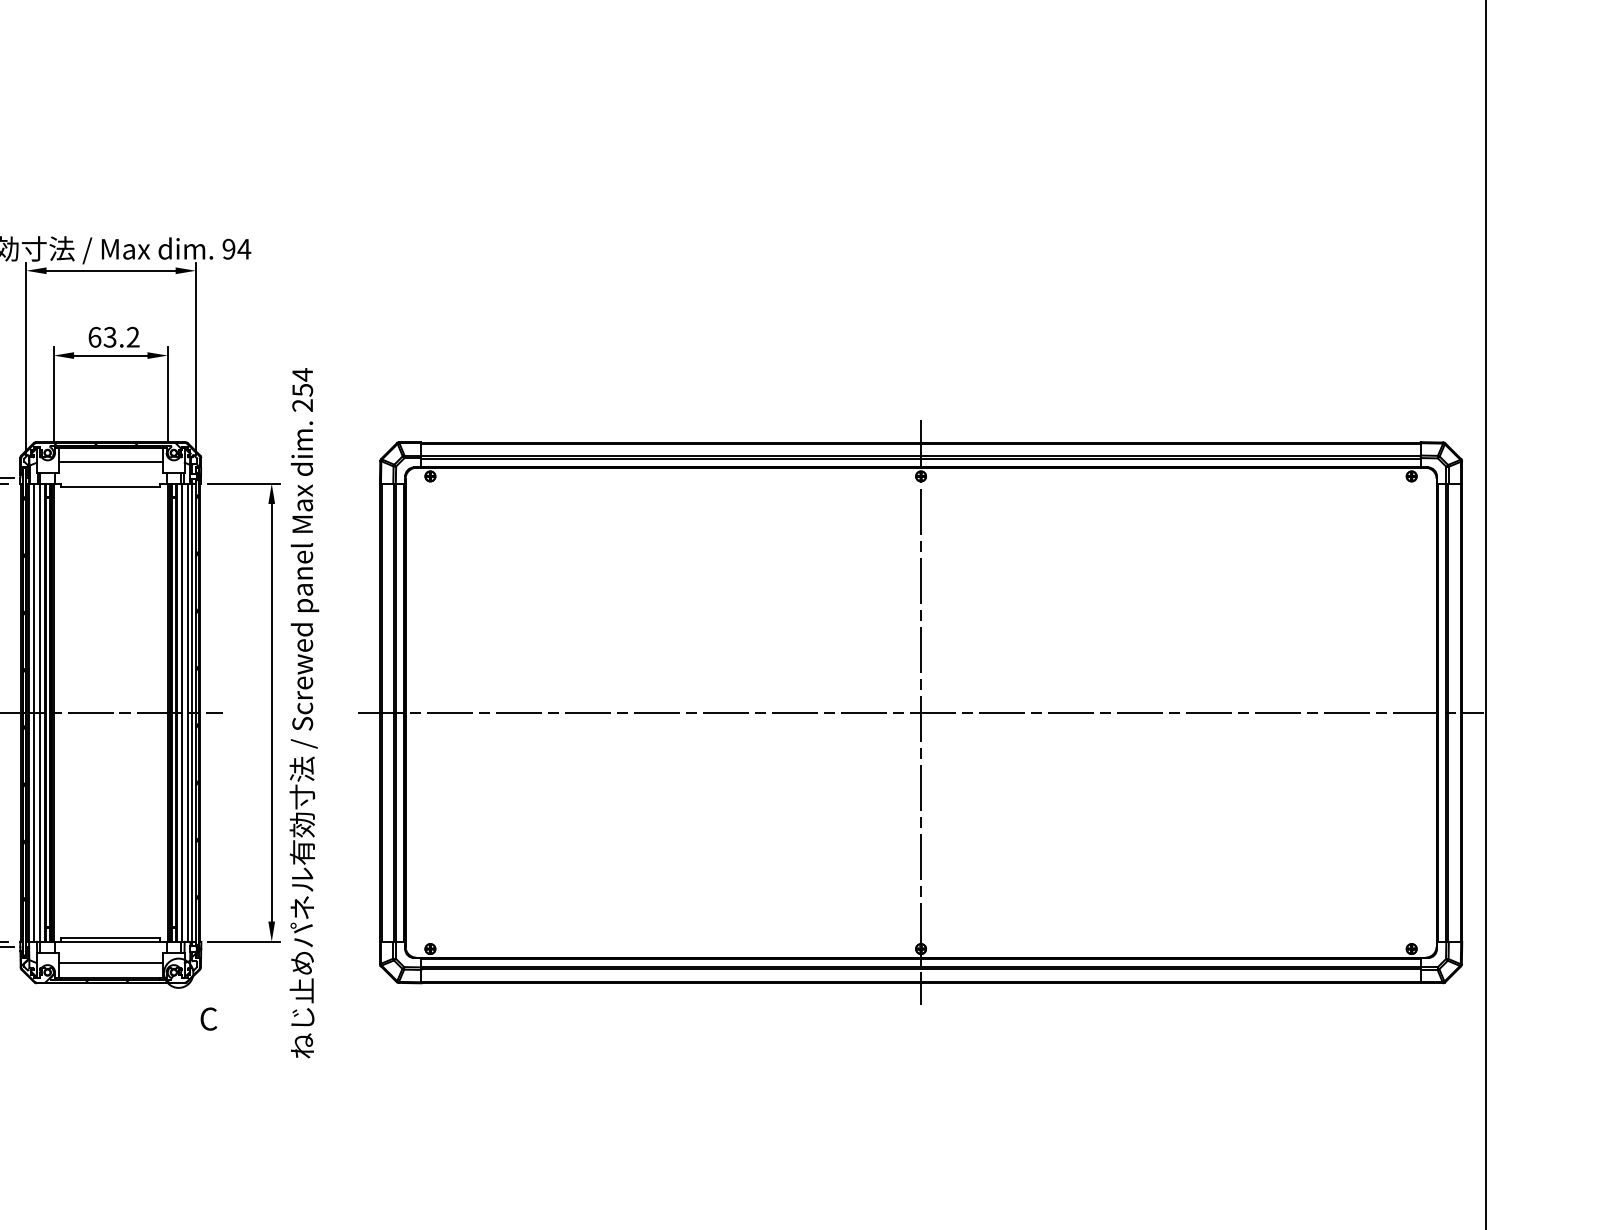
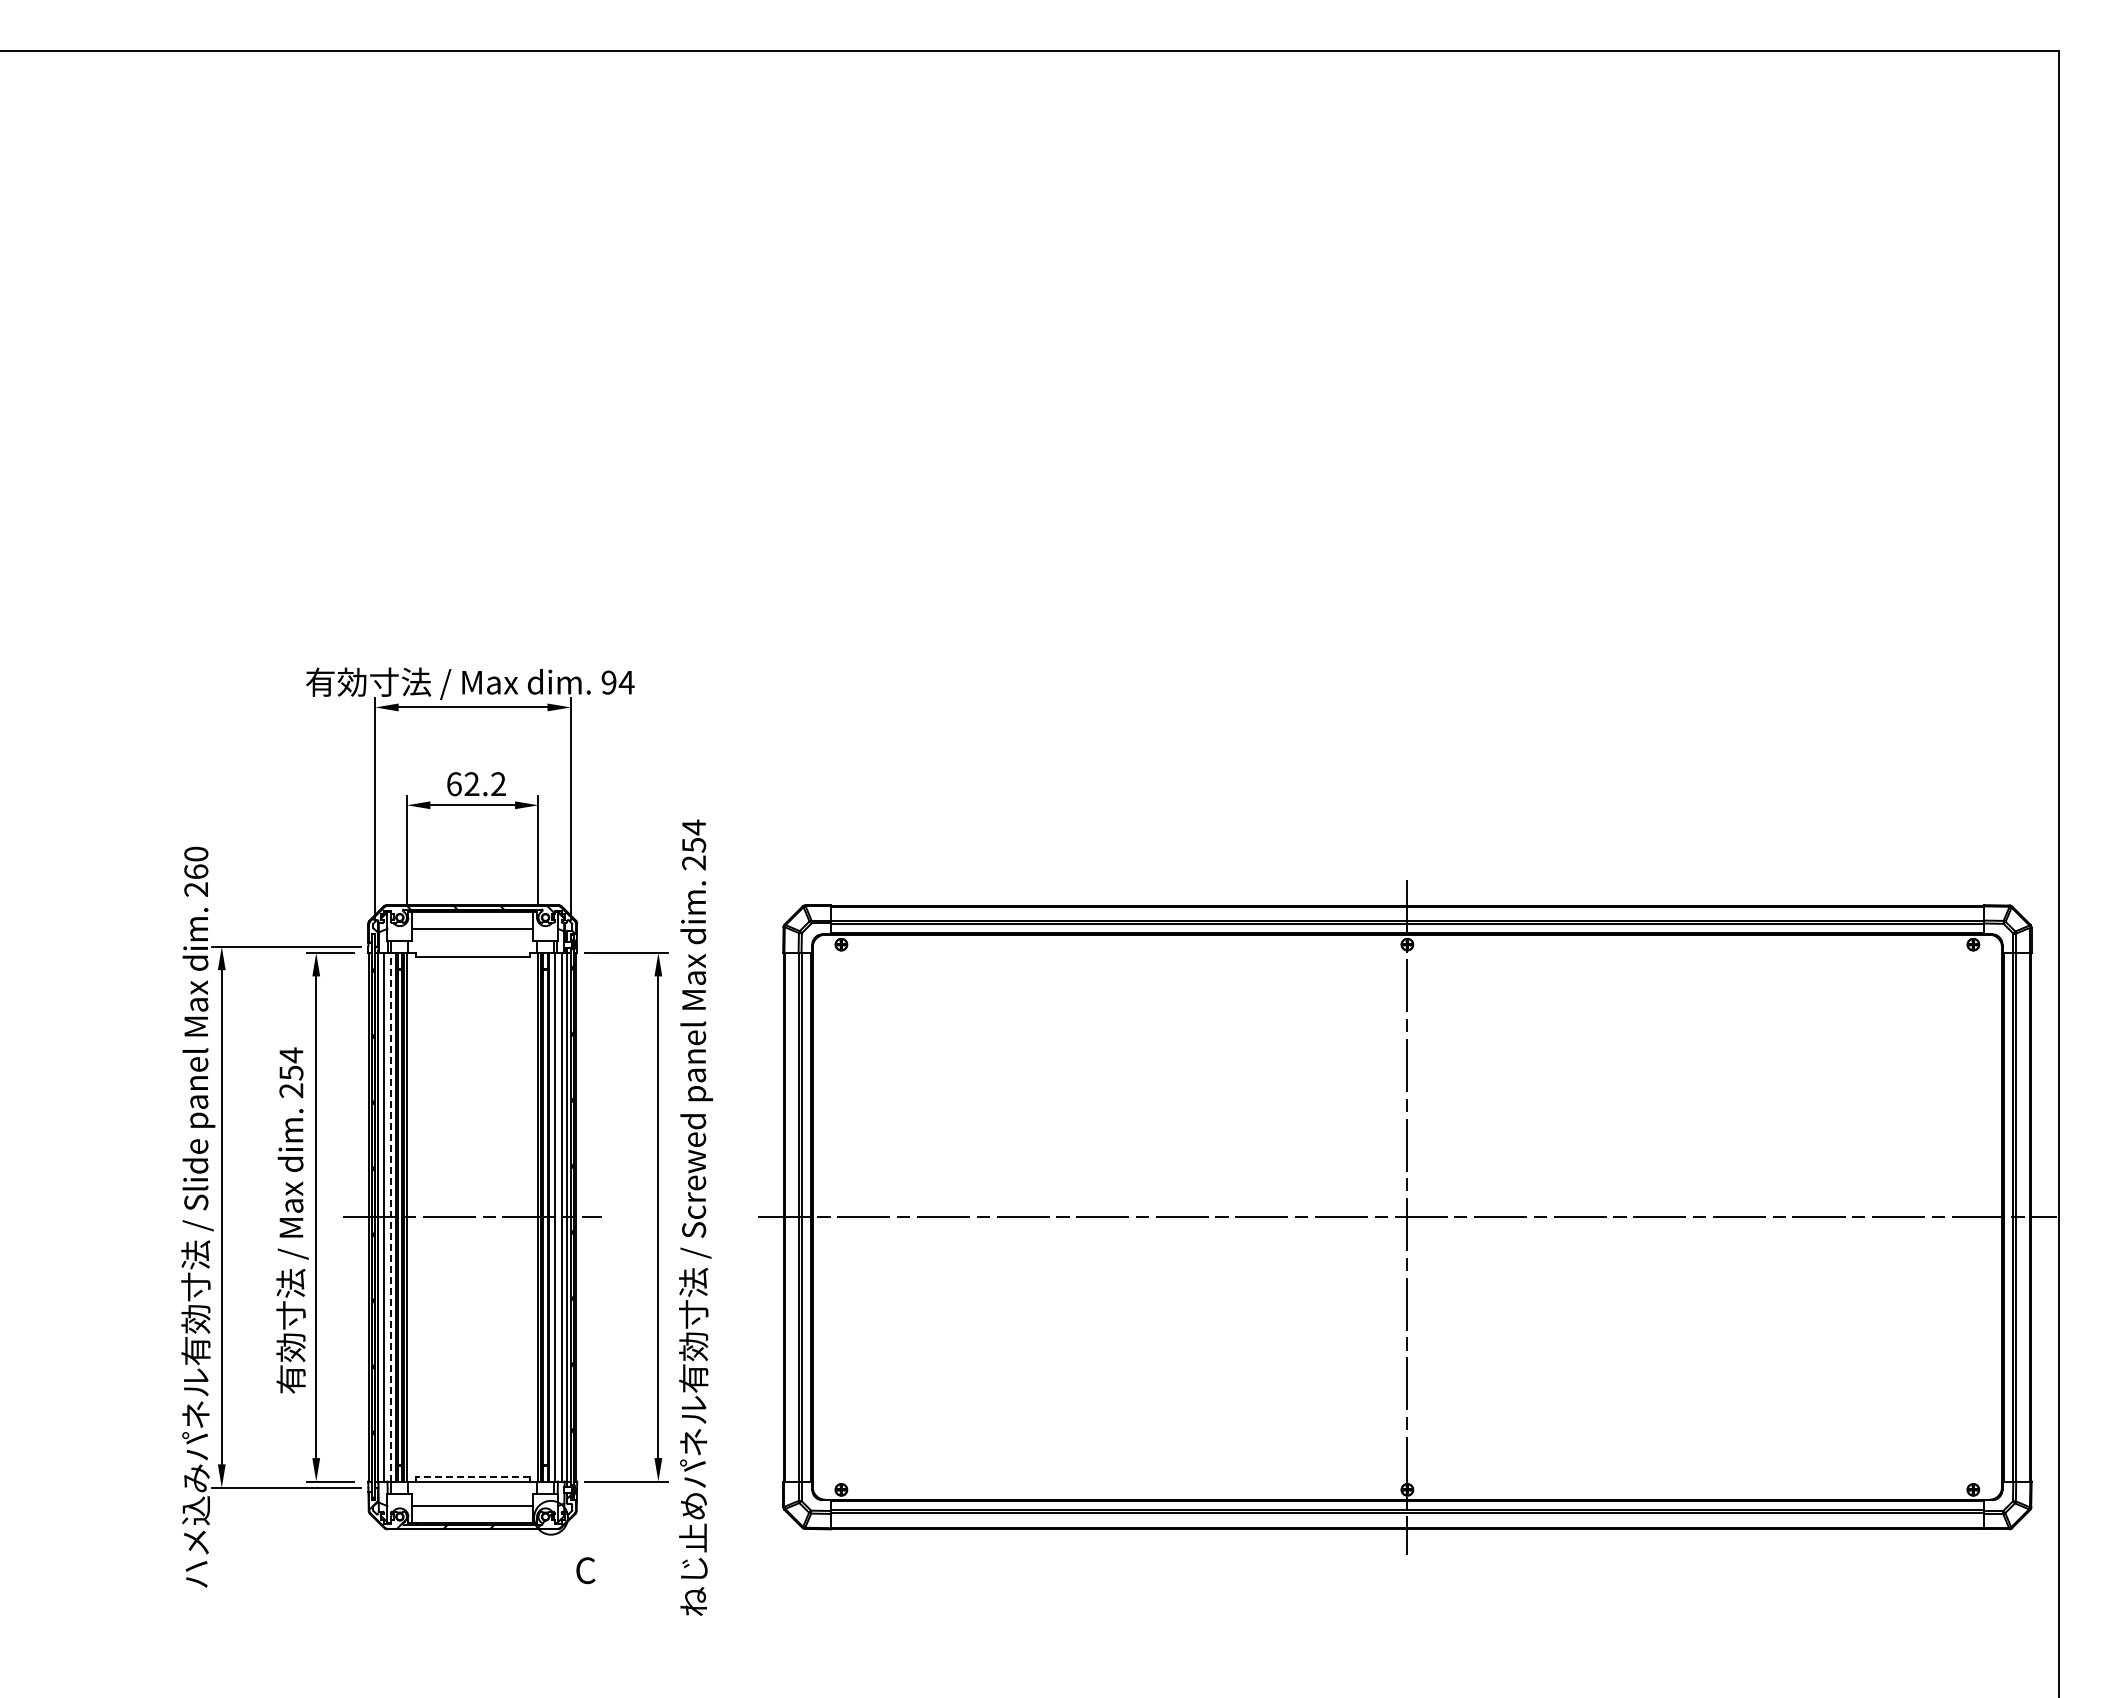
text: (109, 337) -> (471, 784), 63.2 -> 62.2
line: (39, 712) -> (390, 1216), solid -> dashed
line: (110, 938) -> (472, 1477), solid -> dashed

